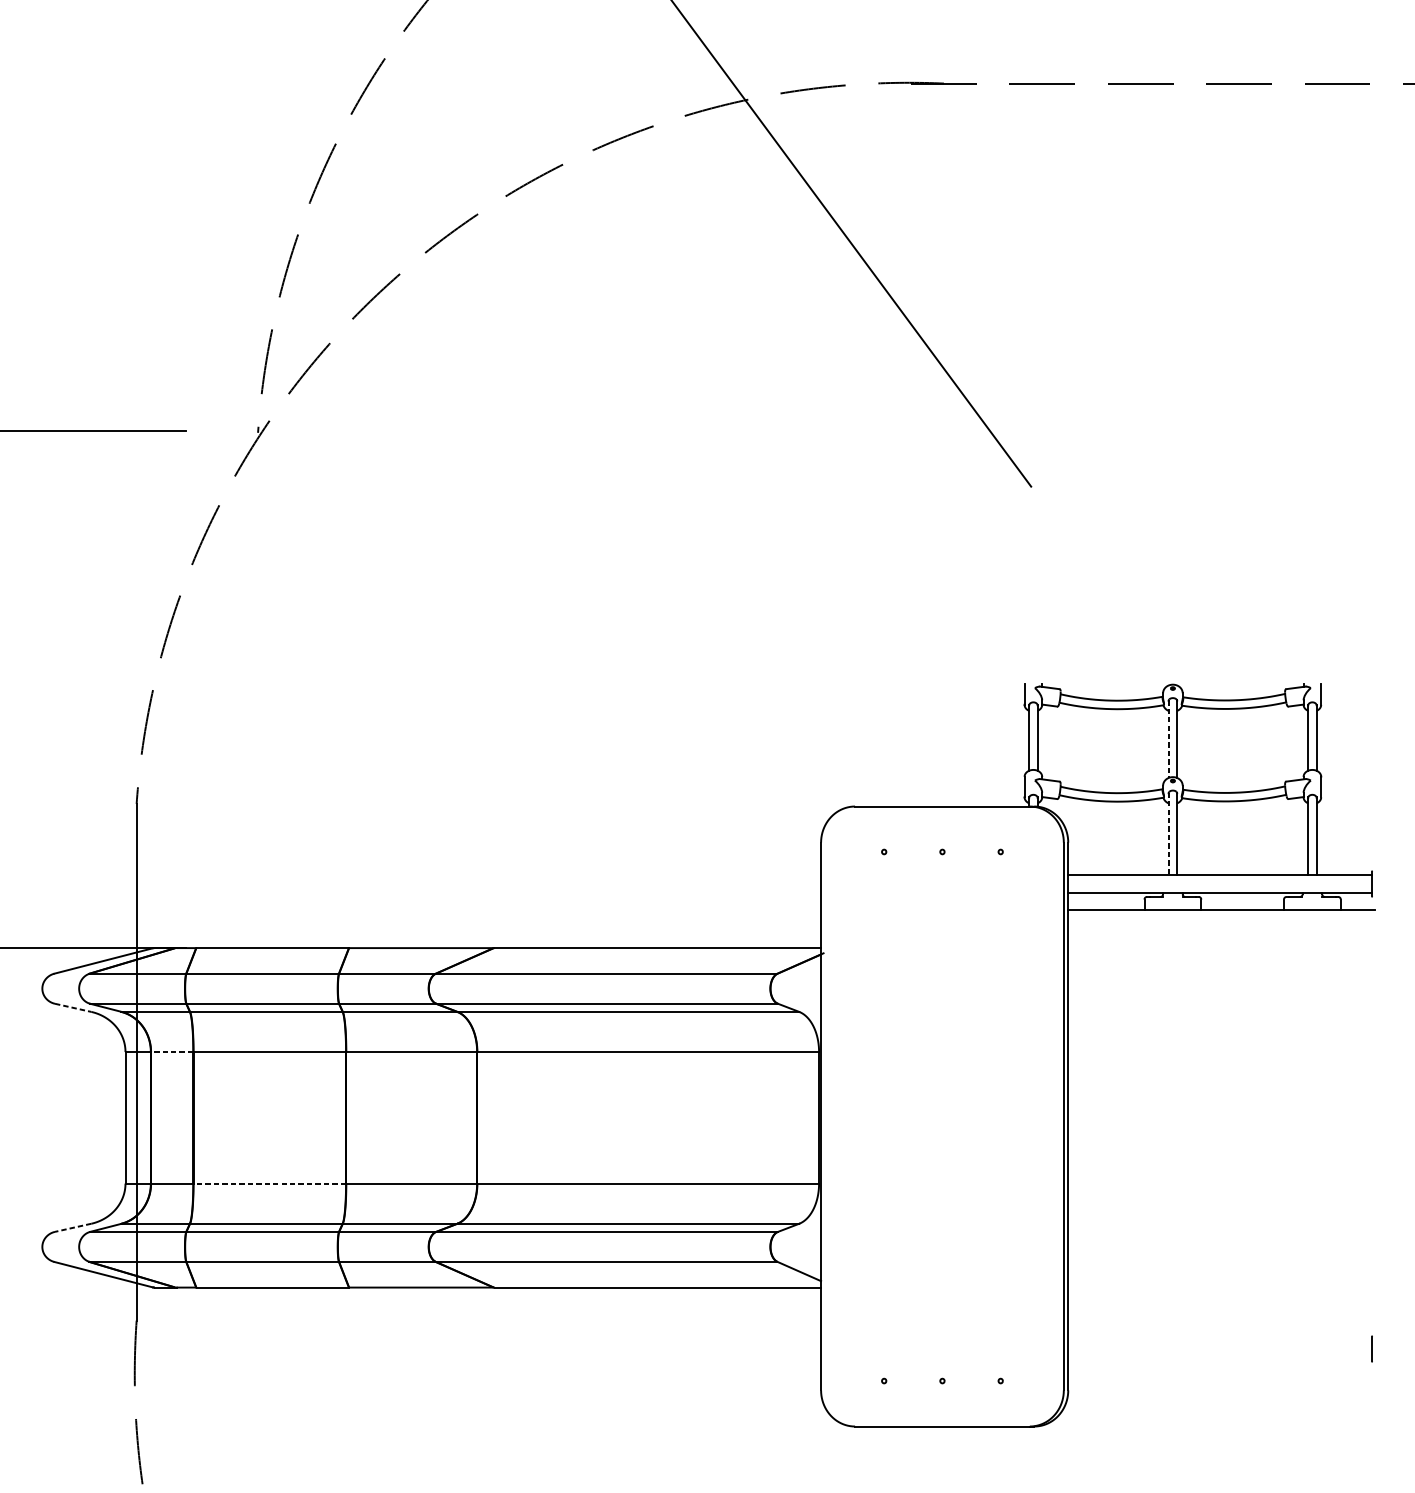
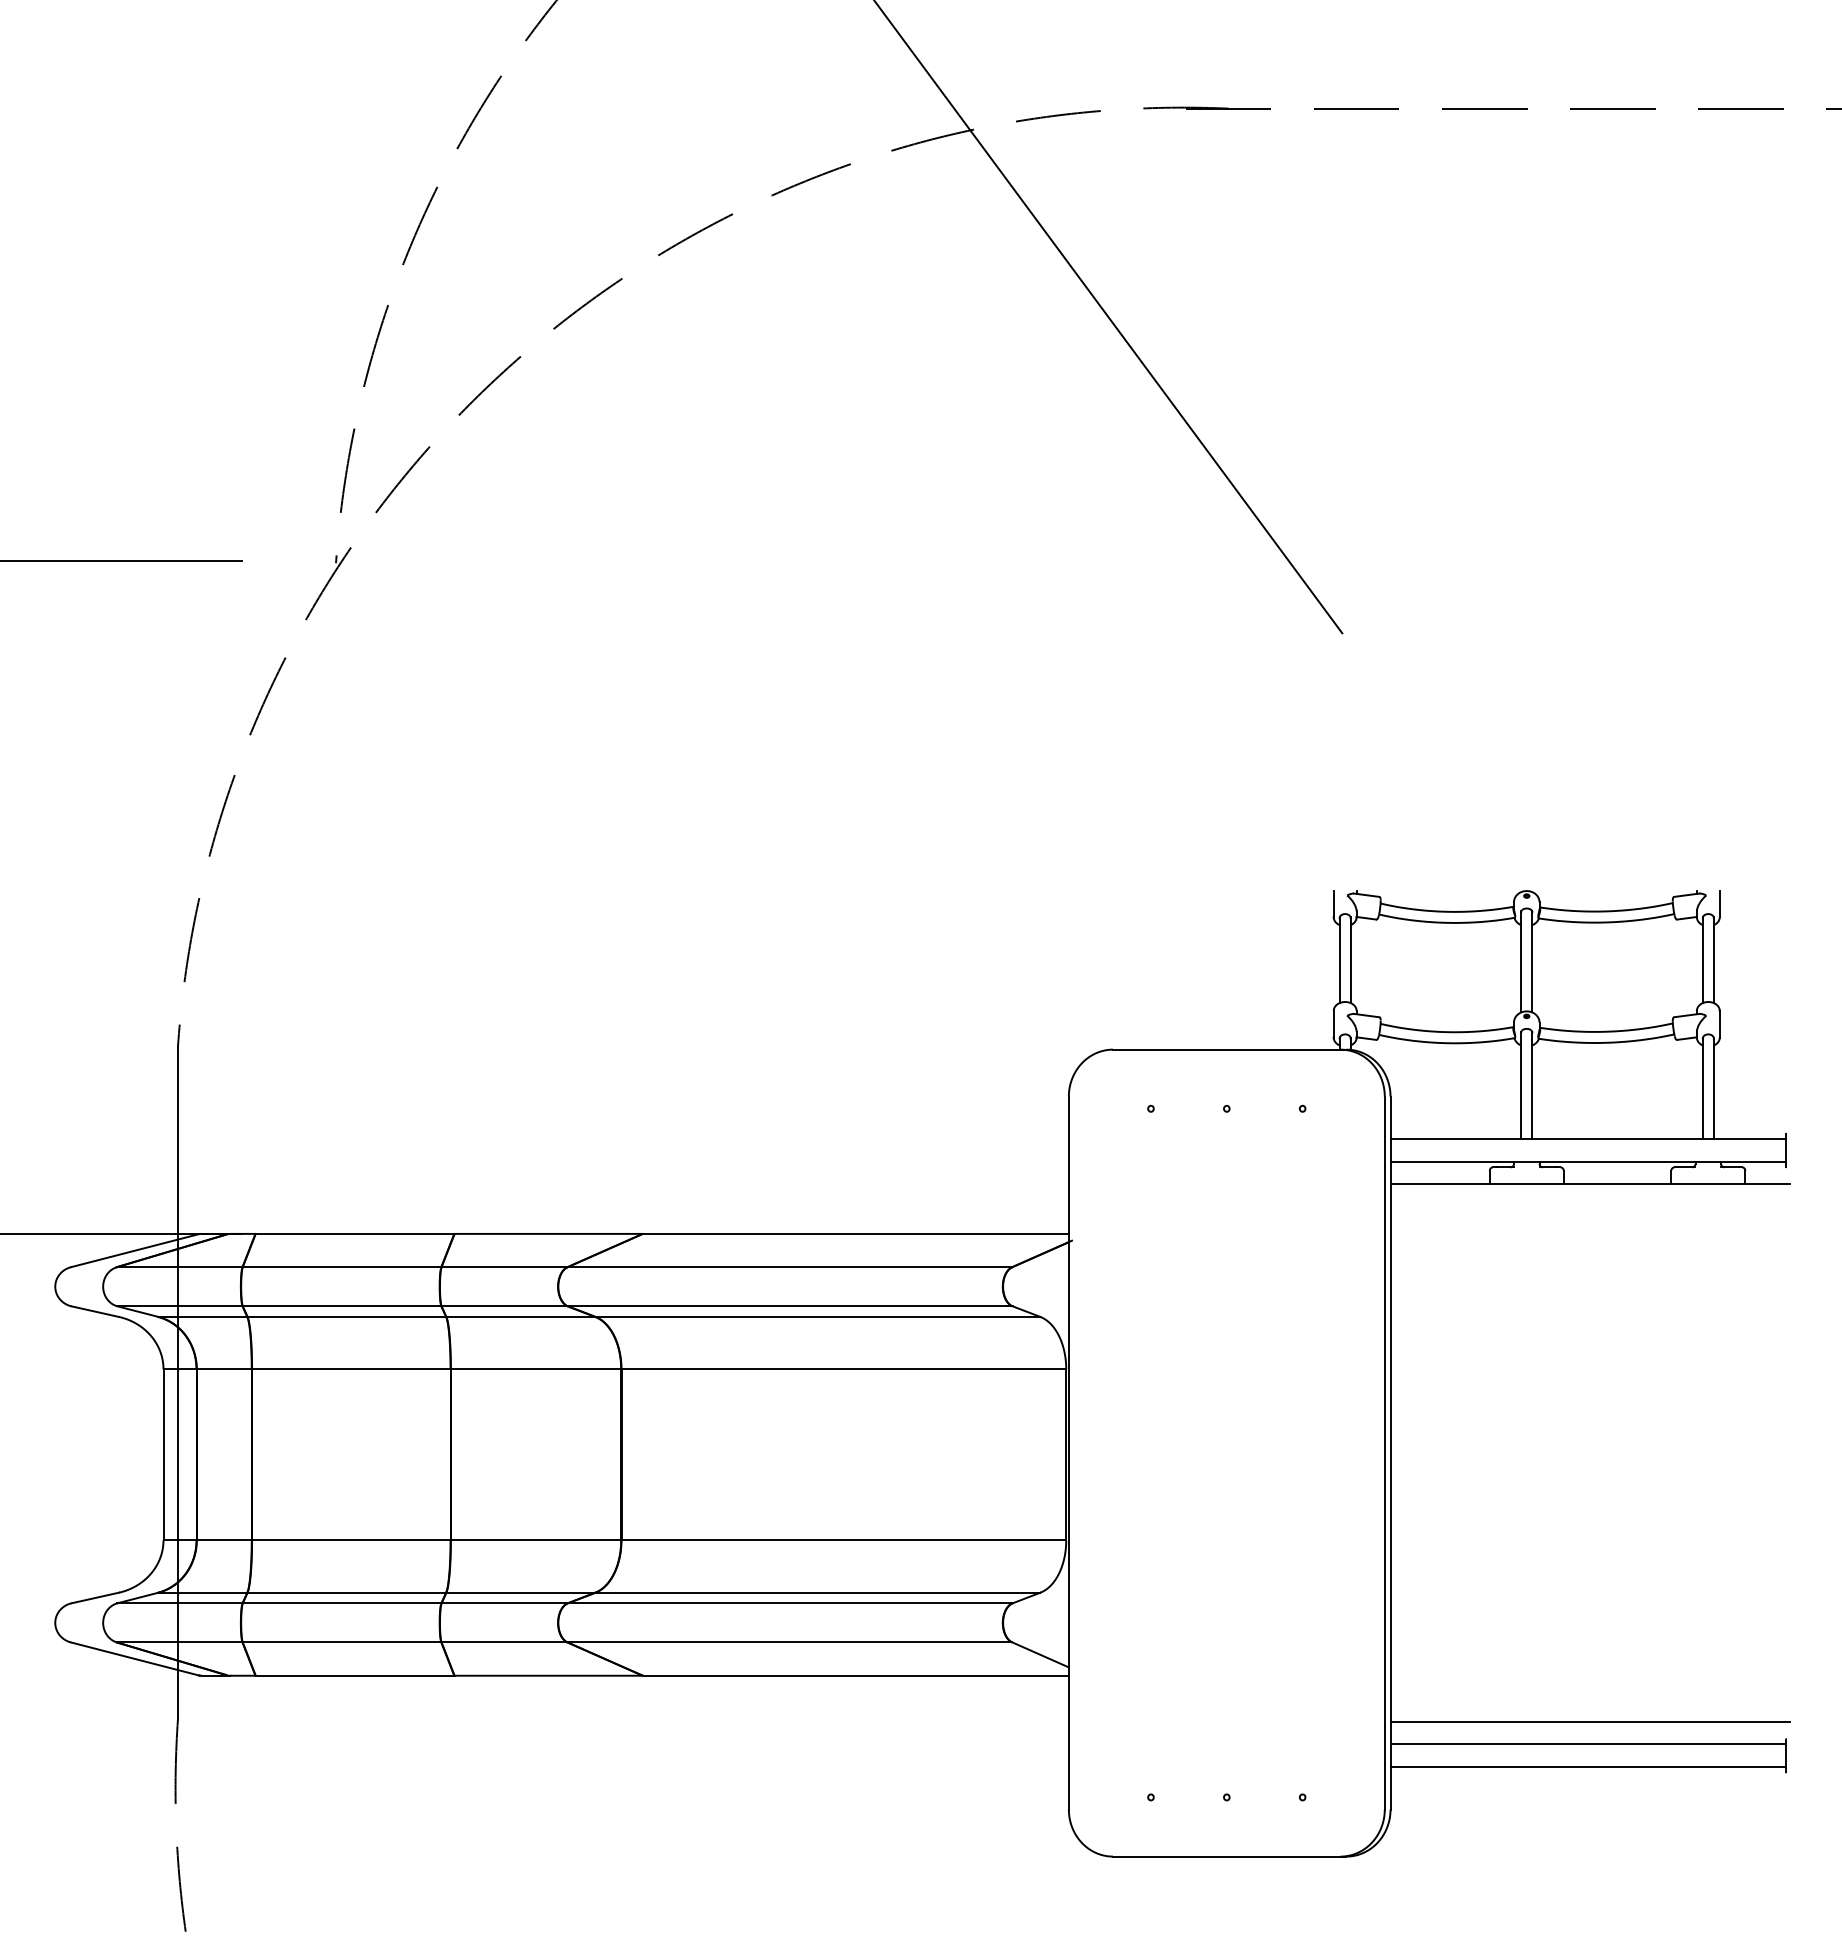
line: (1168, 738) -> (1521, 961), dashed -> solid
line: (1168, 834) -> (1521, 1085), dashed -> solid
line: (73, 1007) -> (95, 1311), dashed -> solid
line: (172, 1052) -> (224, 1369), dashed -> solid
line: (269, 1183) -> (350, 1540), dashed -> solid
line: (72, 1228) -> (94, 1598), dashed -> solid
line: (1221, 1323) -> (1589, 1722), added
line: (1220, 1340) -> (1588, 1744), added
line: (1220, 1358) -> (1588, 1767), added

